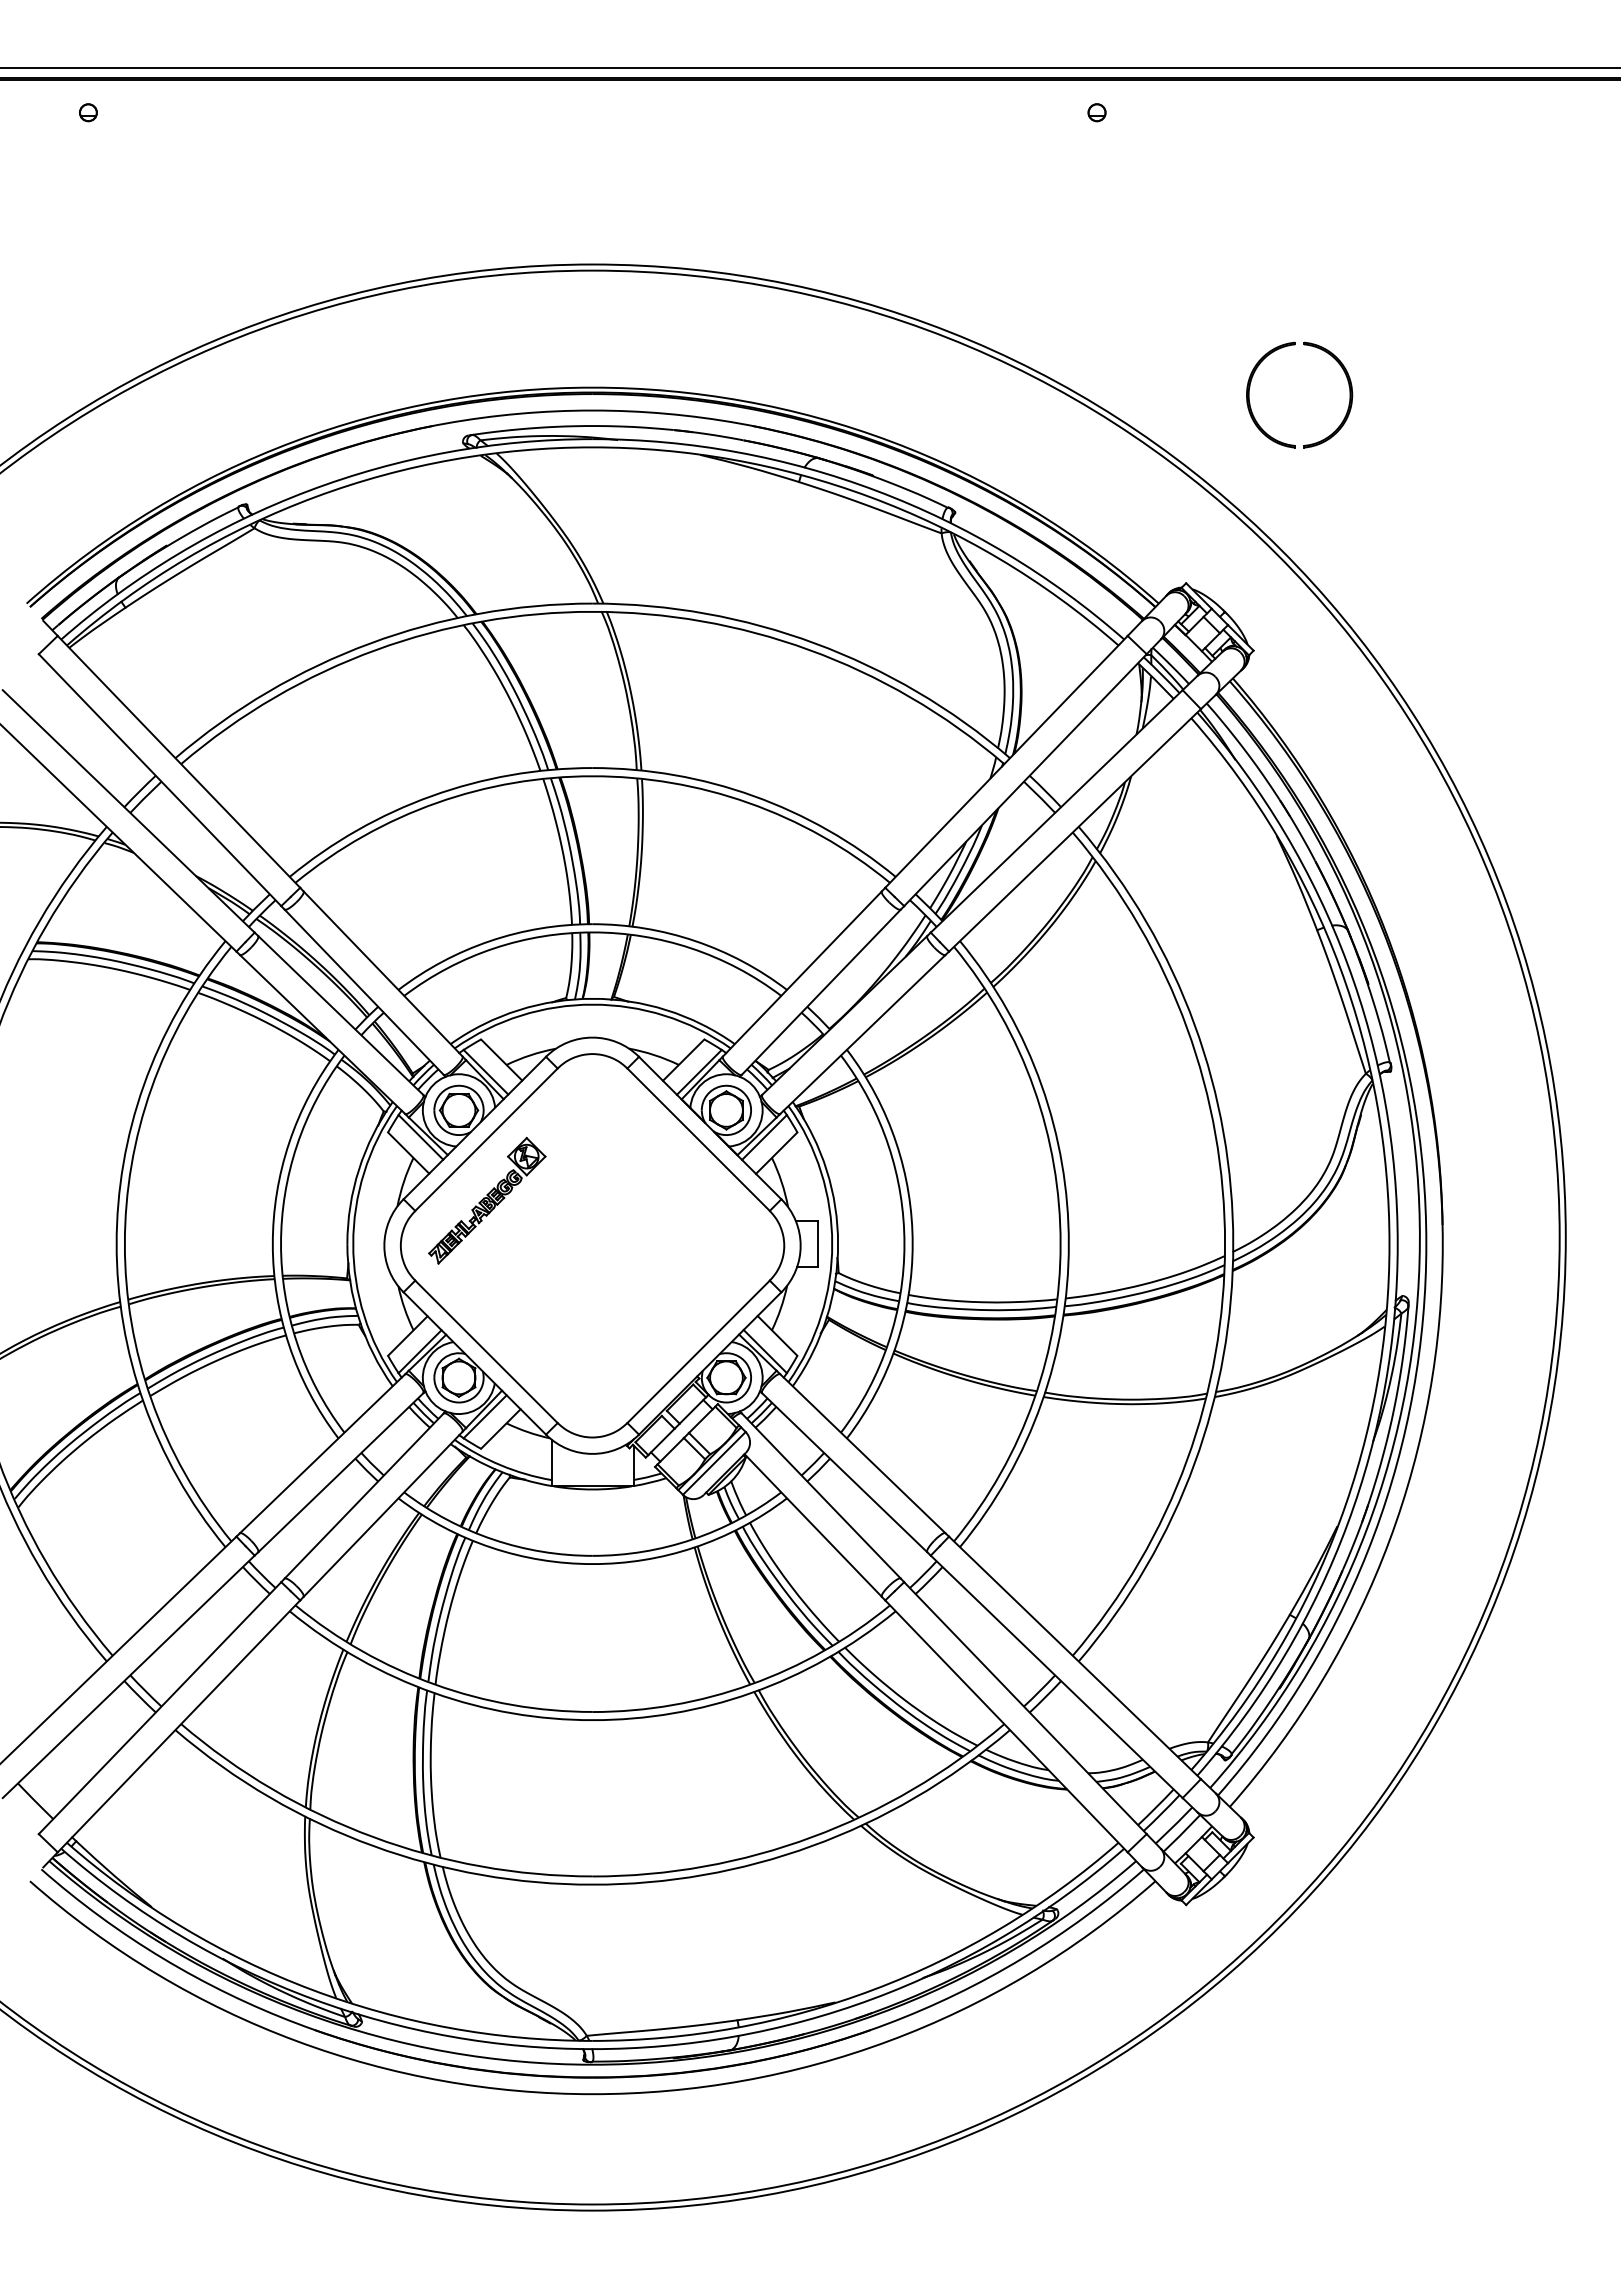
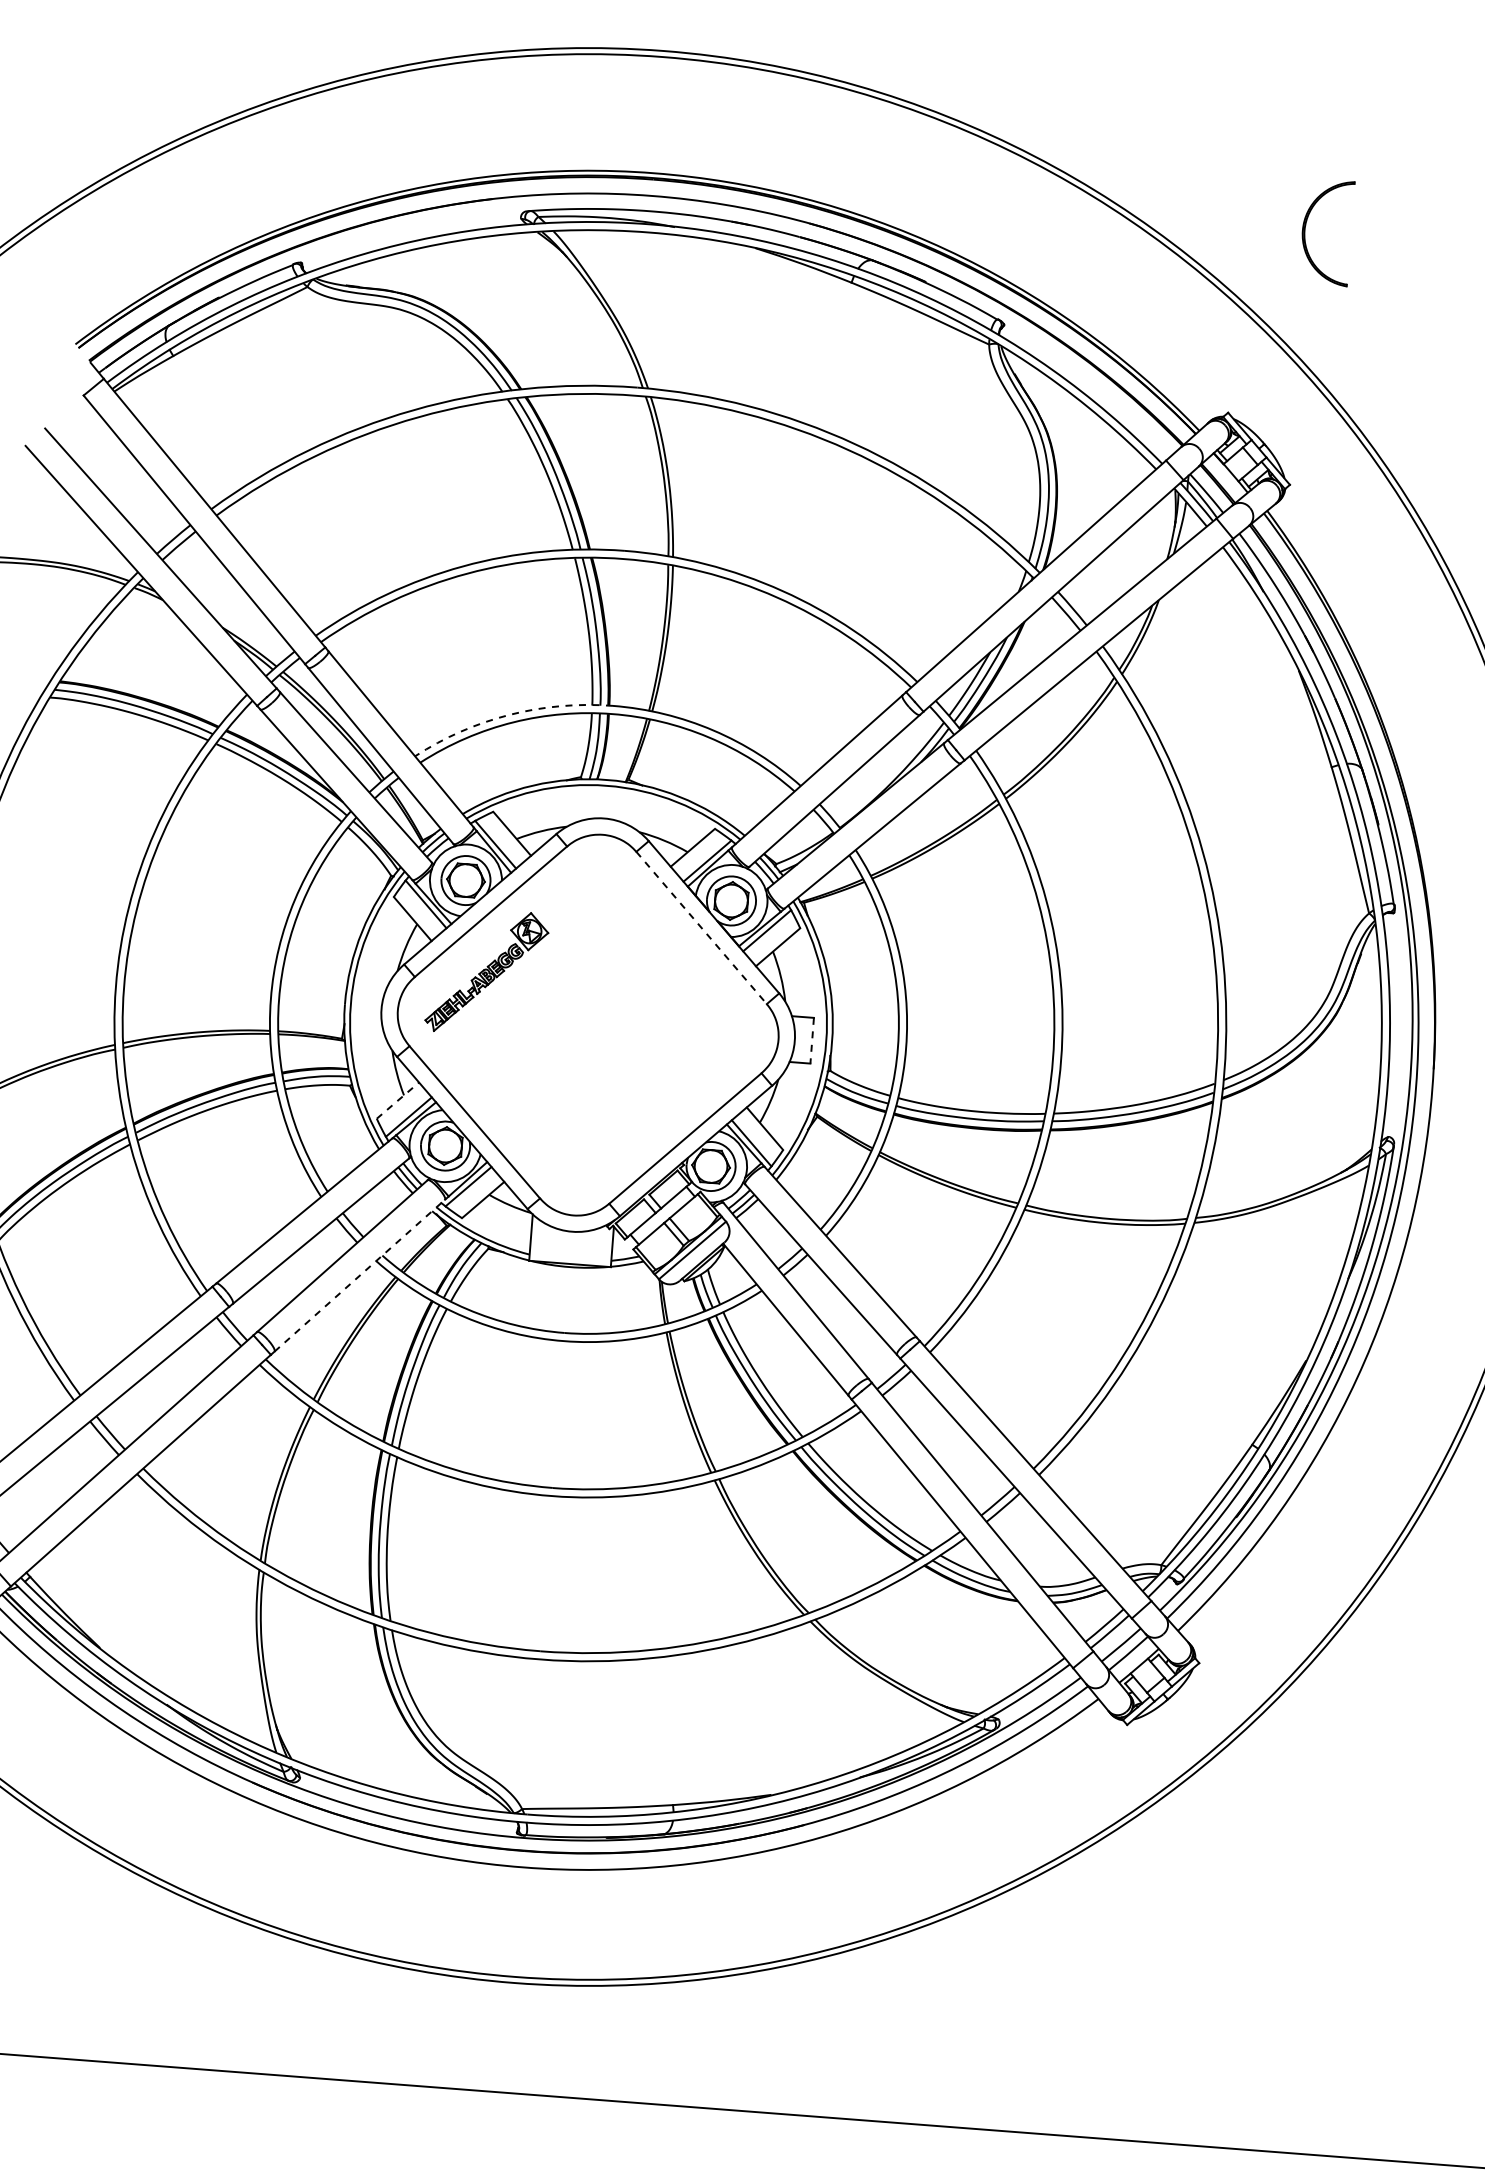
part: (1349, 394) -> (1404, 237), removed
arc: (490, 941) -> (510, 715), solid -> dashed
line: (698, 1139) -> (701, 927), solid -> dashed
line: (818, 1244) -> (812, 1041), solid -> dashed
line: (407, 1336) -> (397, 1101), solid -> dashed
line: (383, 1514) -> (360, 1275), solid -> dashed

